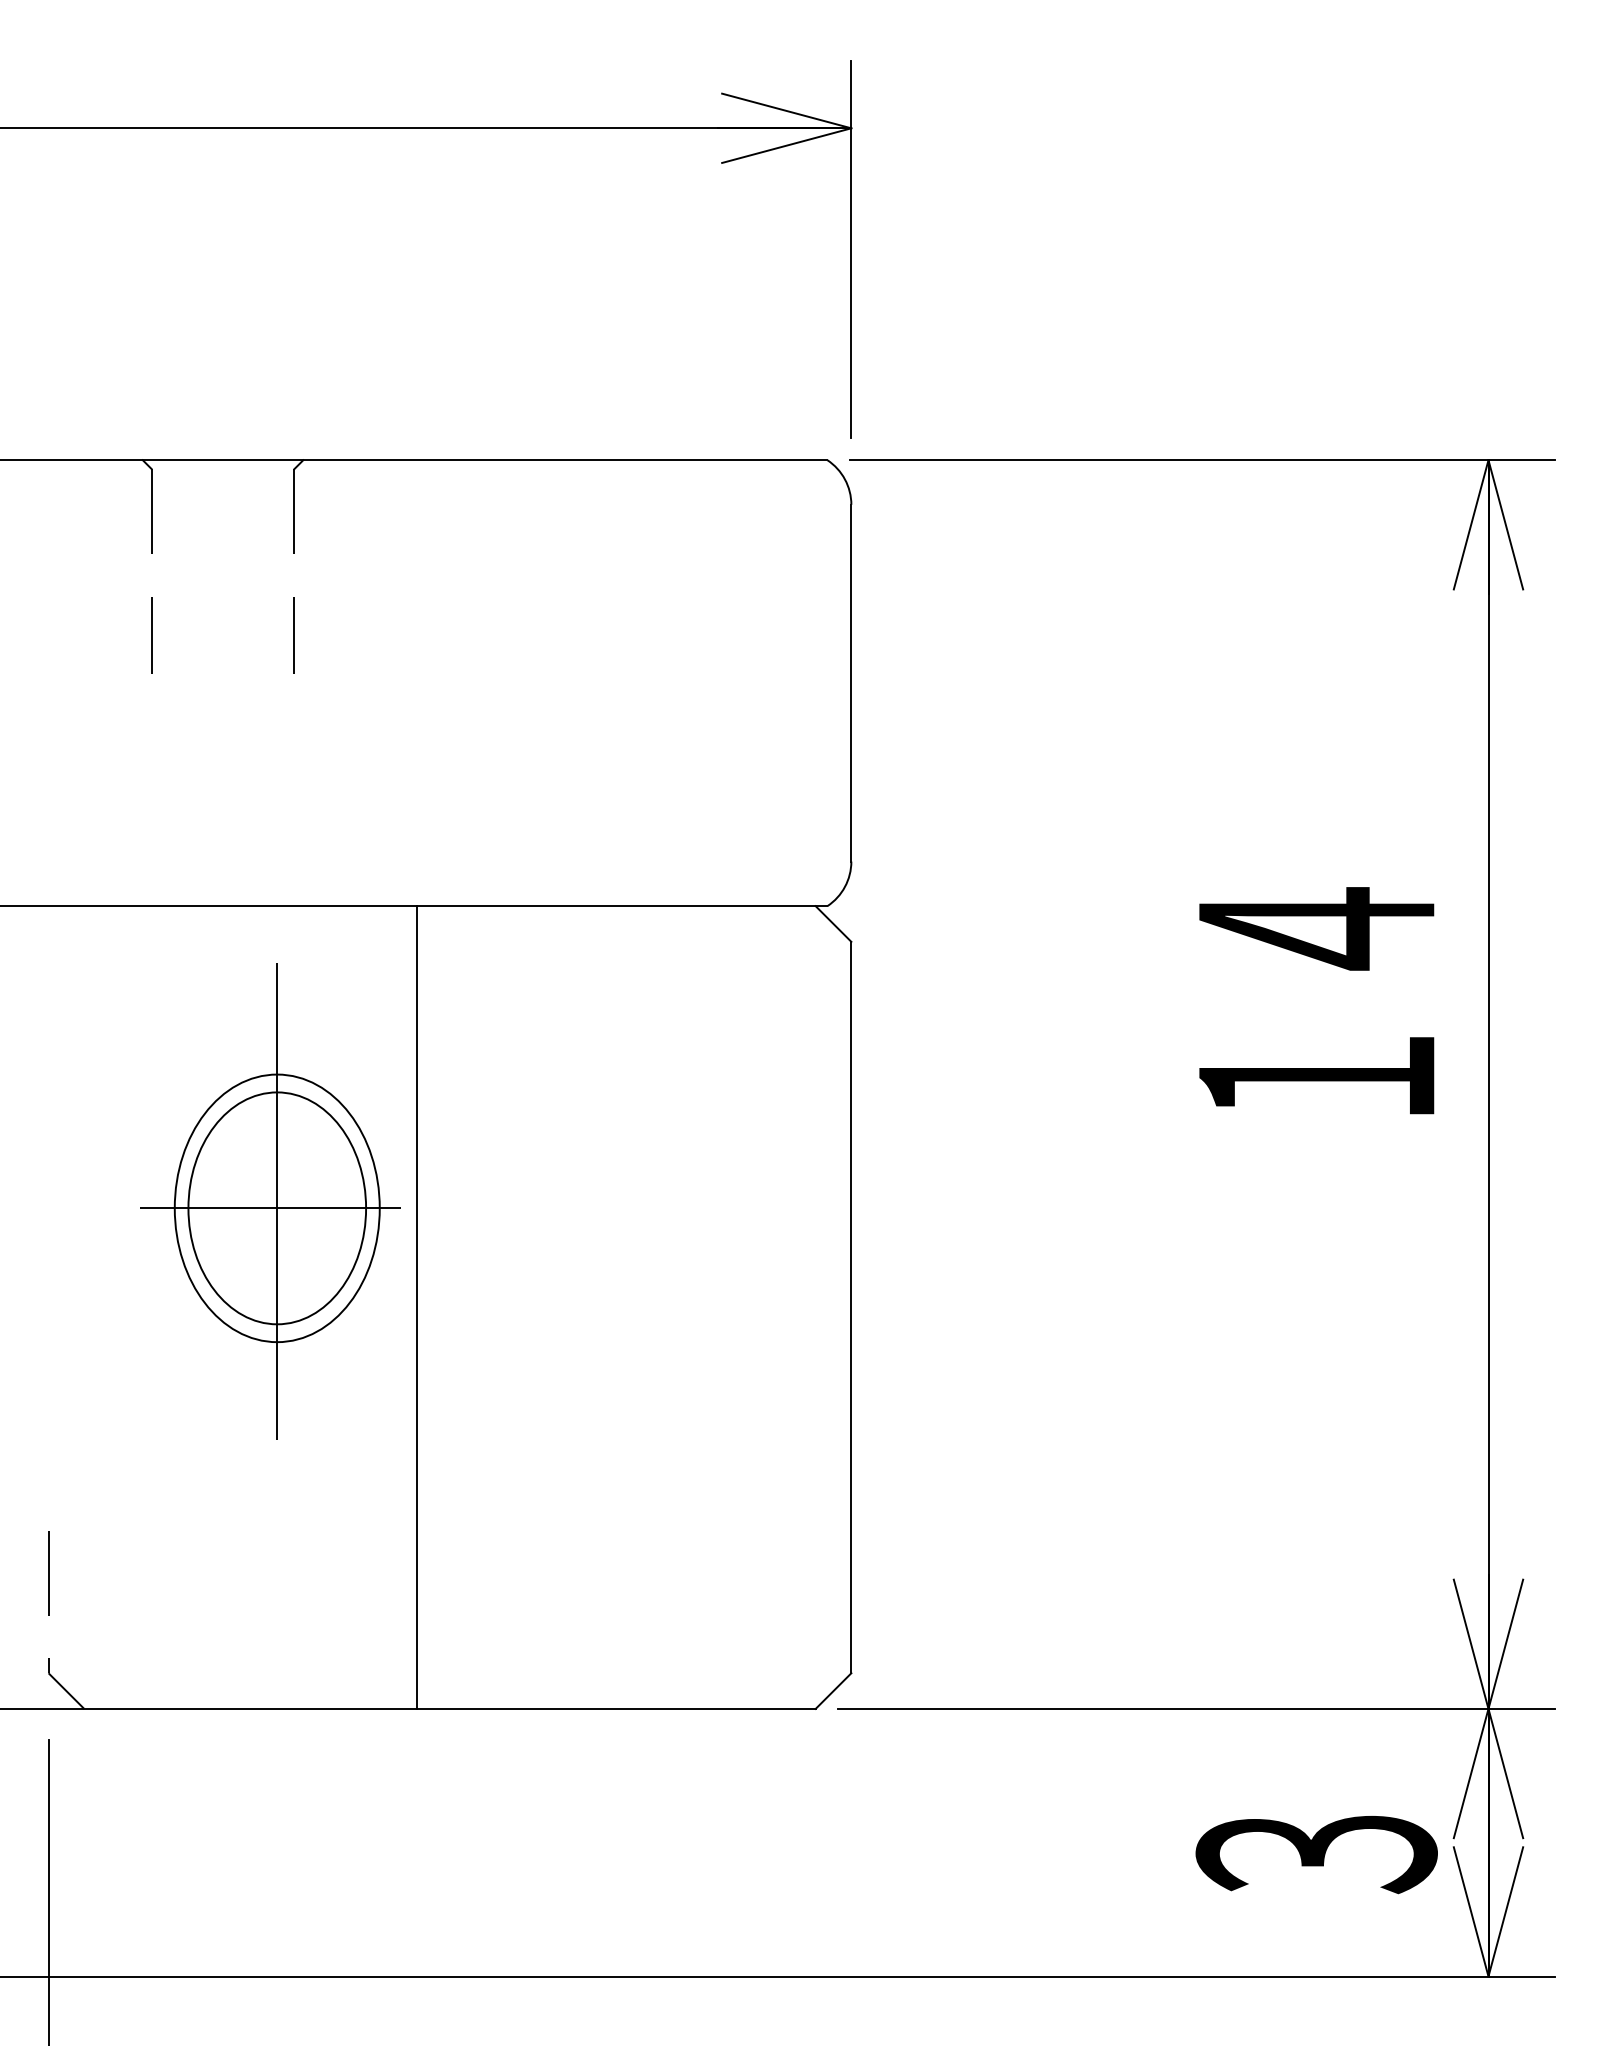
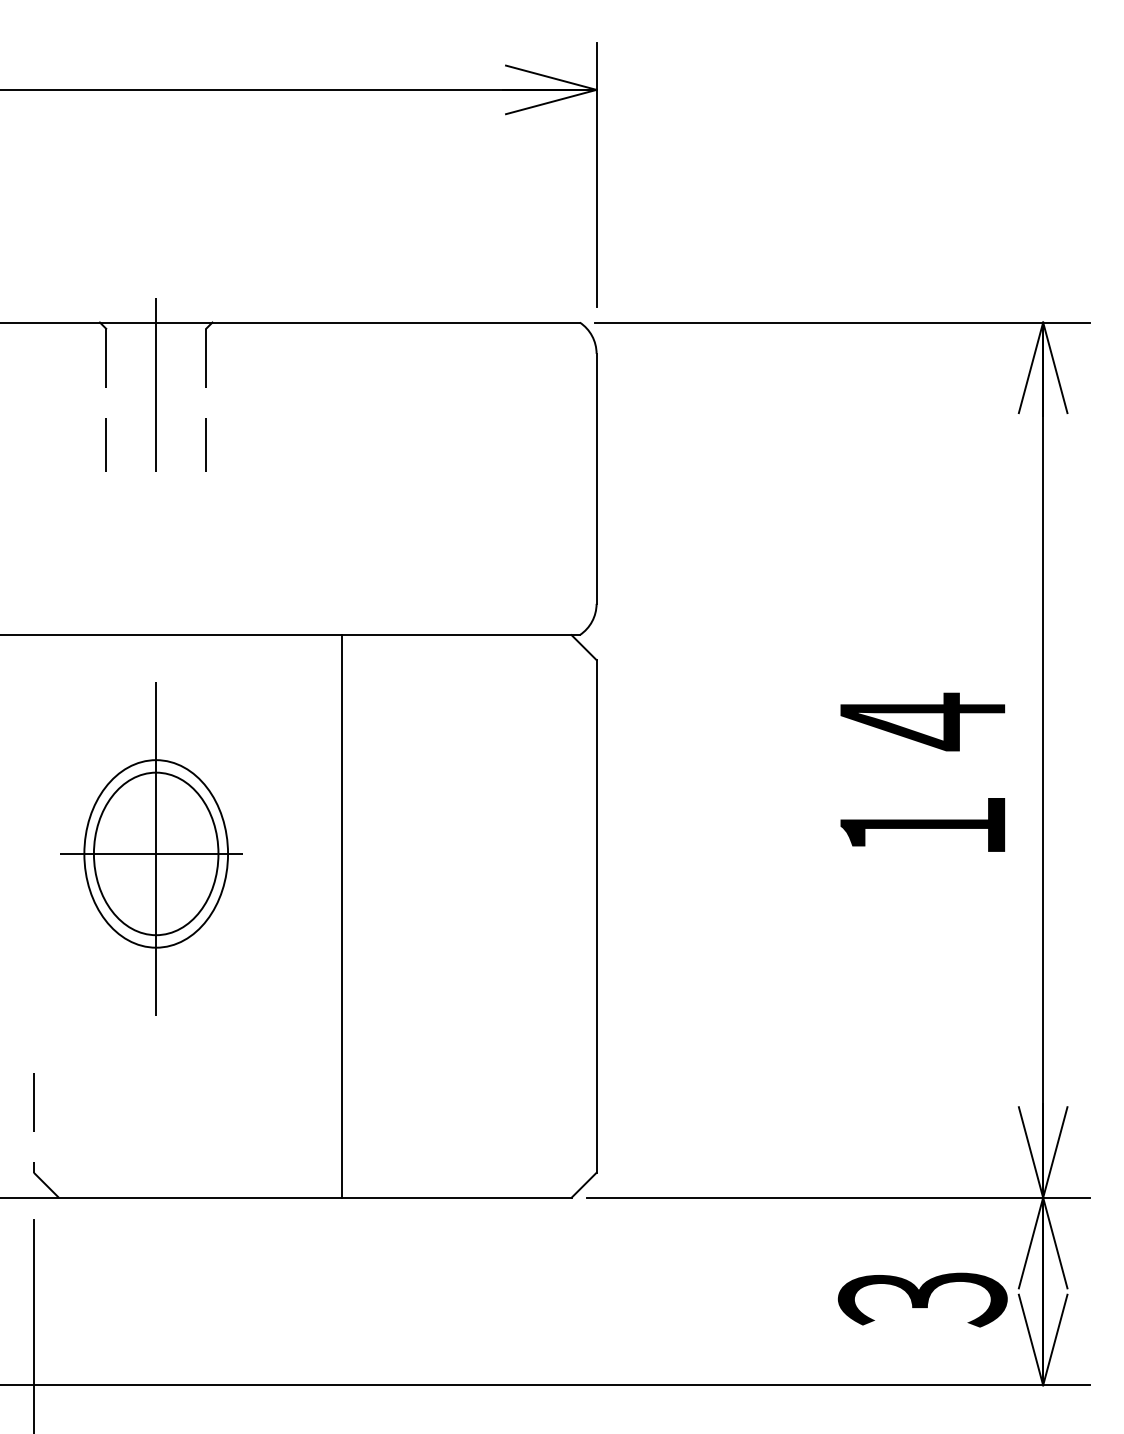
line: (223, 550) -> (156, 385), added
text: (1316, 999) -> (922, 771), moved
part: (270, 1200) -> (151, 848), moved
line: (416, 1307) -> (341, 916), moved

